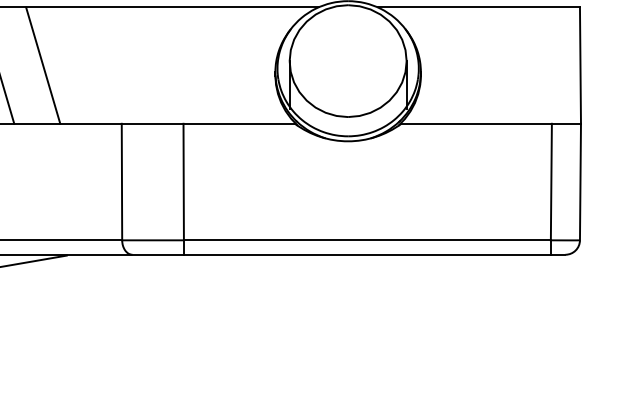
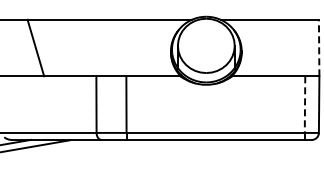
line: (41, 64) -> (57, 47), removed
line: (581, 64) -> (319, 47), solid -> dashed
line: (552, 183) -> (305, 105), solid -> dashed

